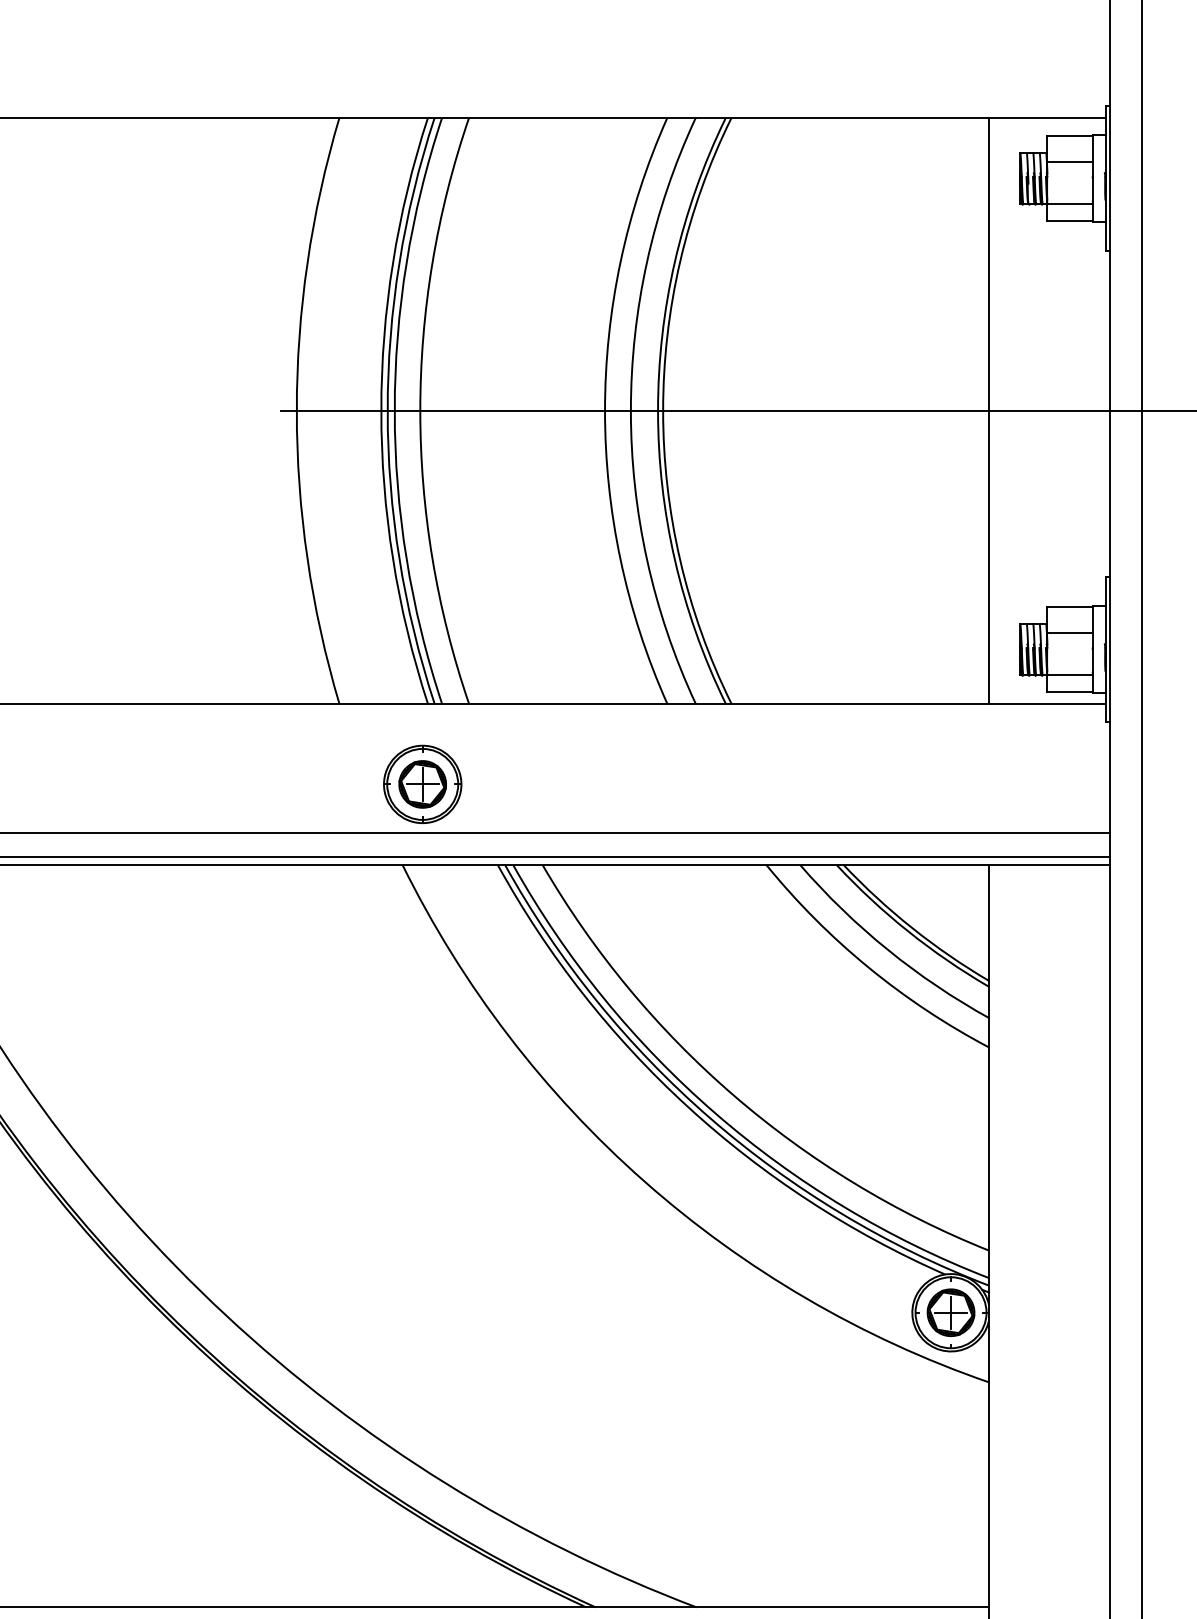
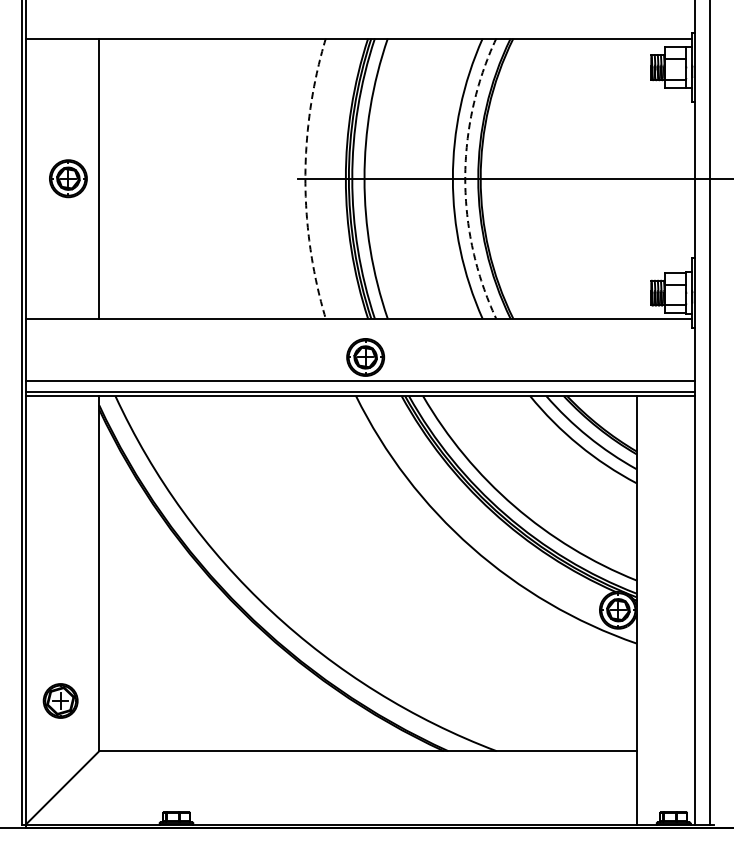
arc: (296, 410) -> (305, 178), solid -> dashed
arc: (631, 410) -> (465, 178), solid -> dashed
line: (988, 410) -> (636, 178), removed

